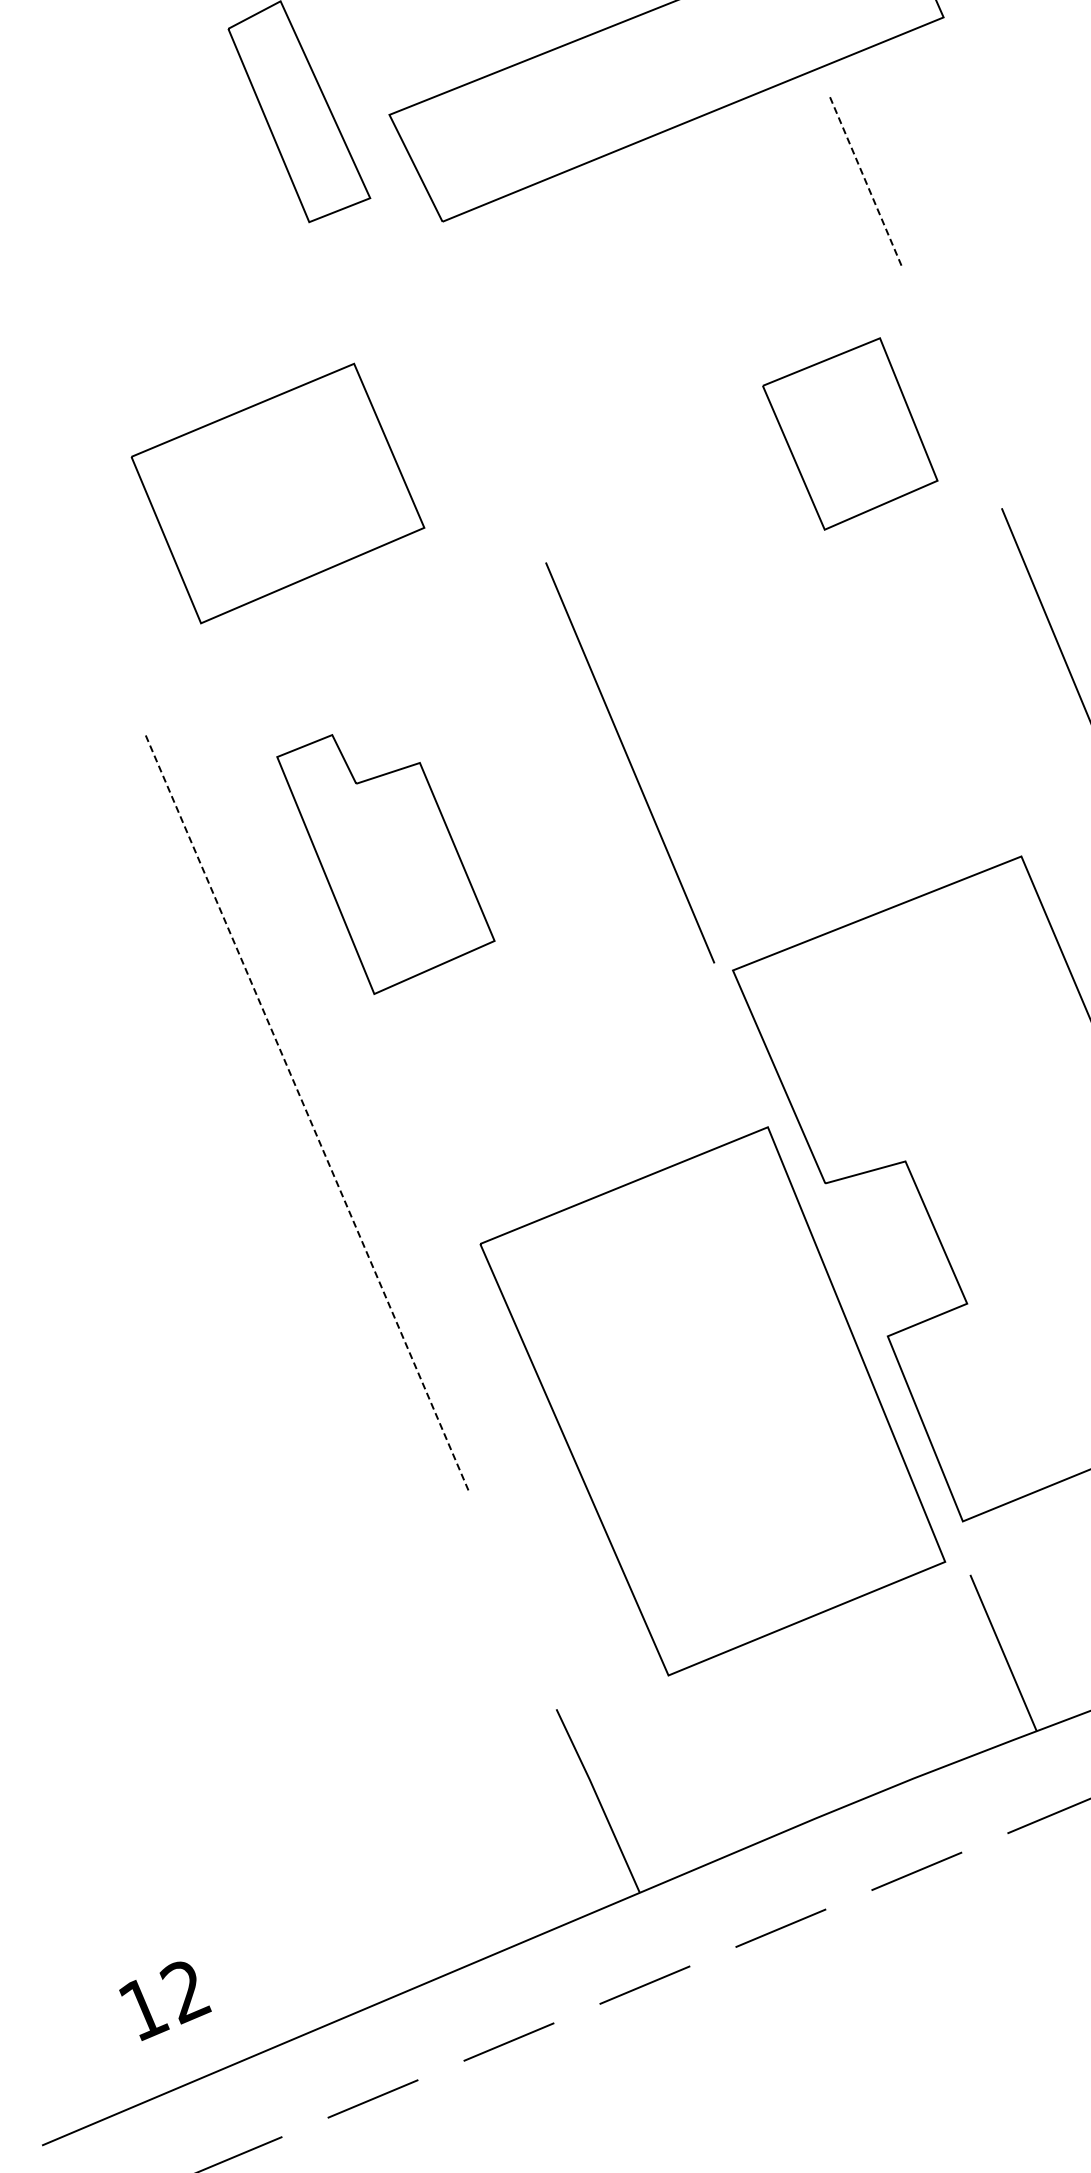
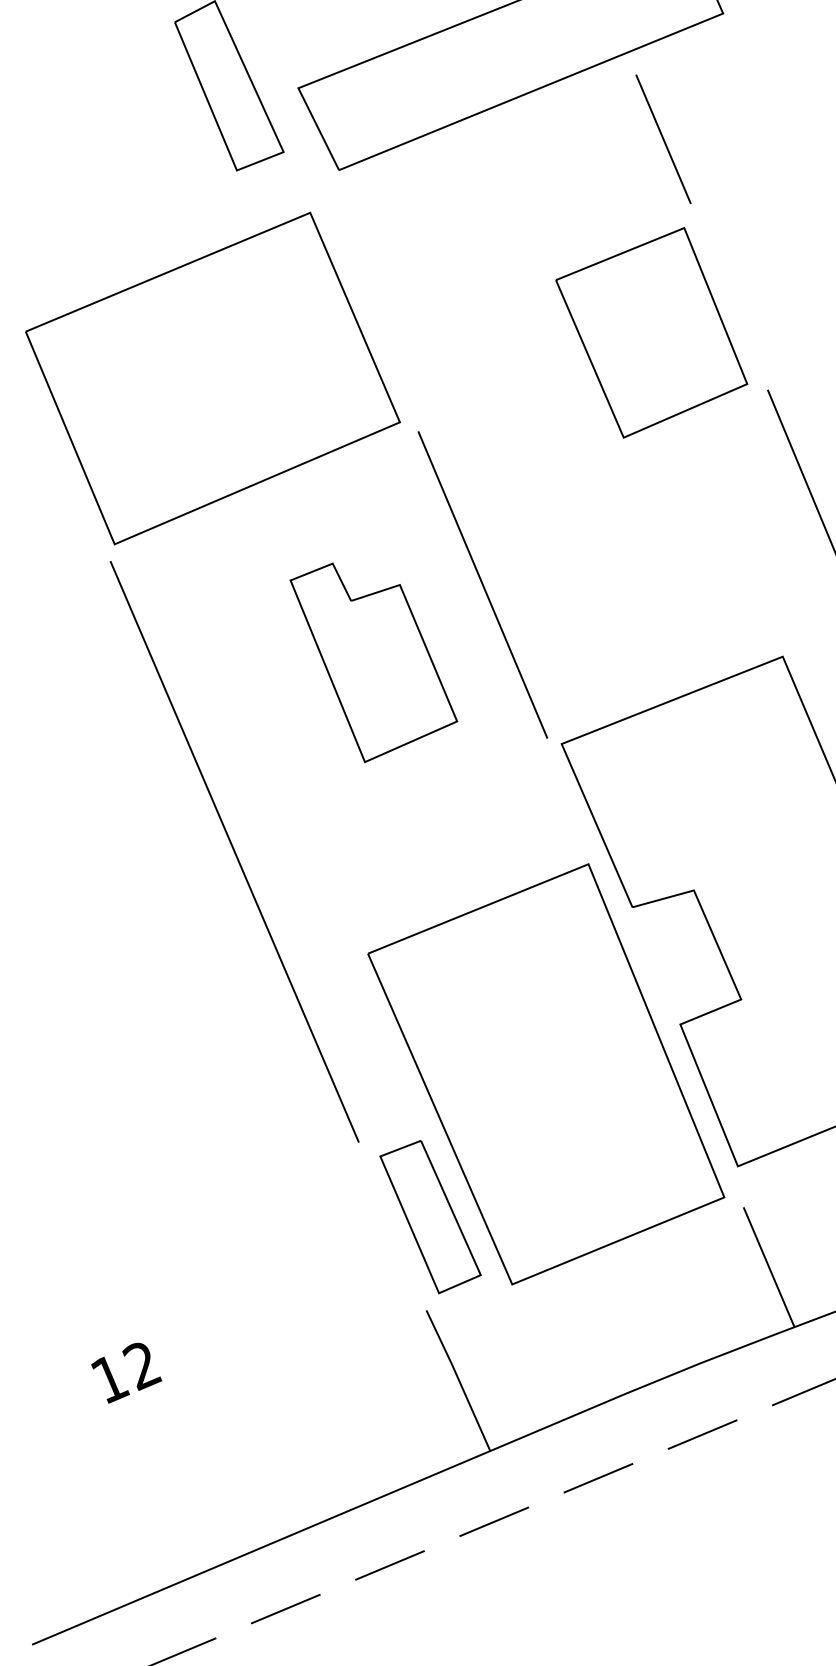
line: (865, 181) -> (663, 139), dashed -> solid
part: (849, 433) -> (651, 332), size x1.43
part: (277, 493) -> (212, 378), size x1.67
part: (385, 864) -> (373, 662), moved
line: (306, 1110) -> (234, 851), dashed -> solid
part: (561, 1587) -> (430, 1217), added
text: (165, 2000) -> (126, 1372), moved

